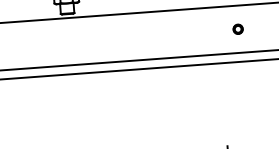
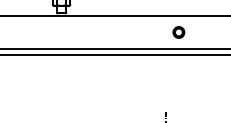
part: (237, 29) -> (178, 32), size x1.67

